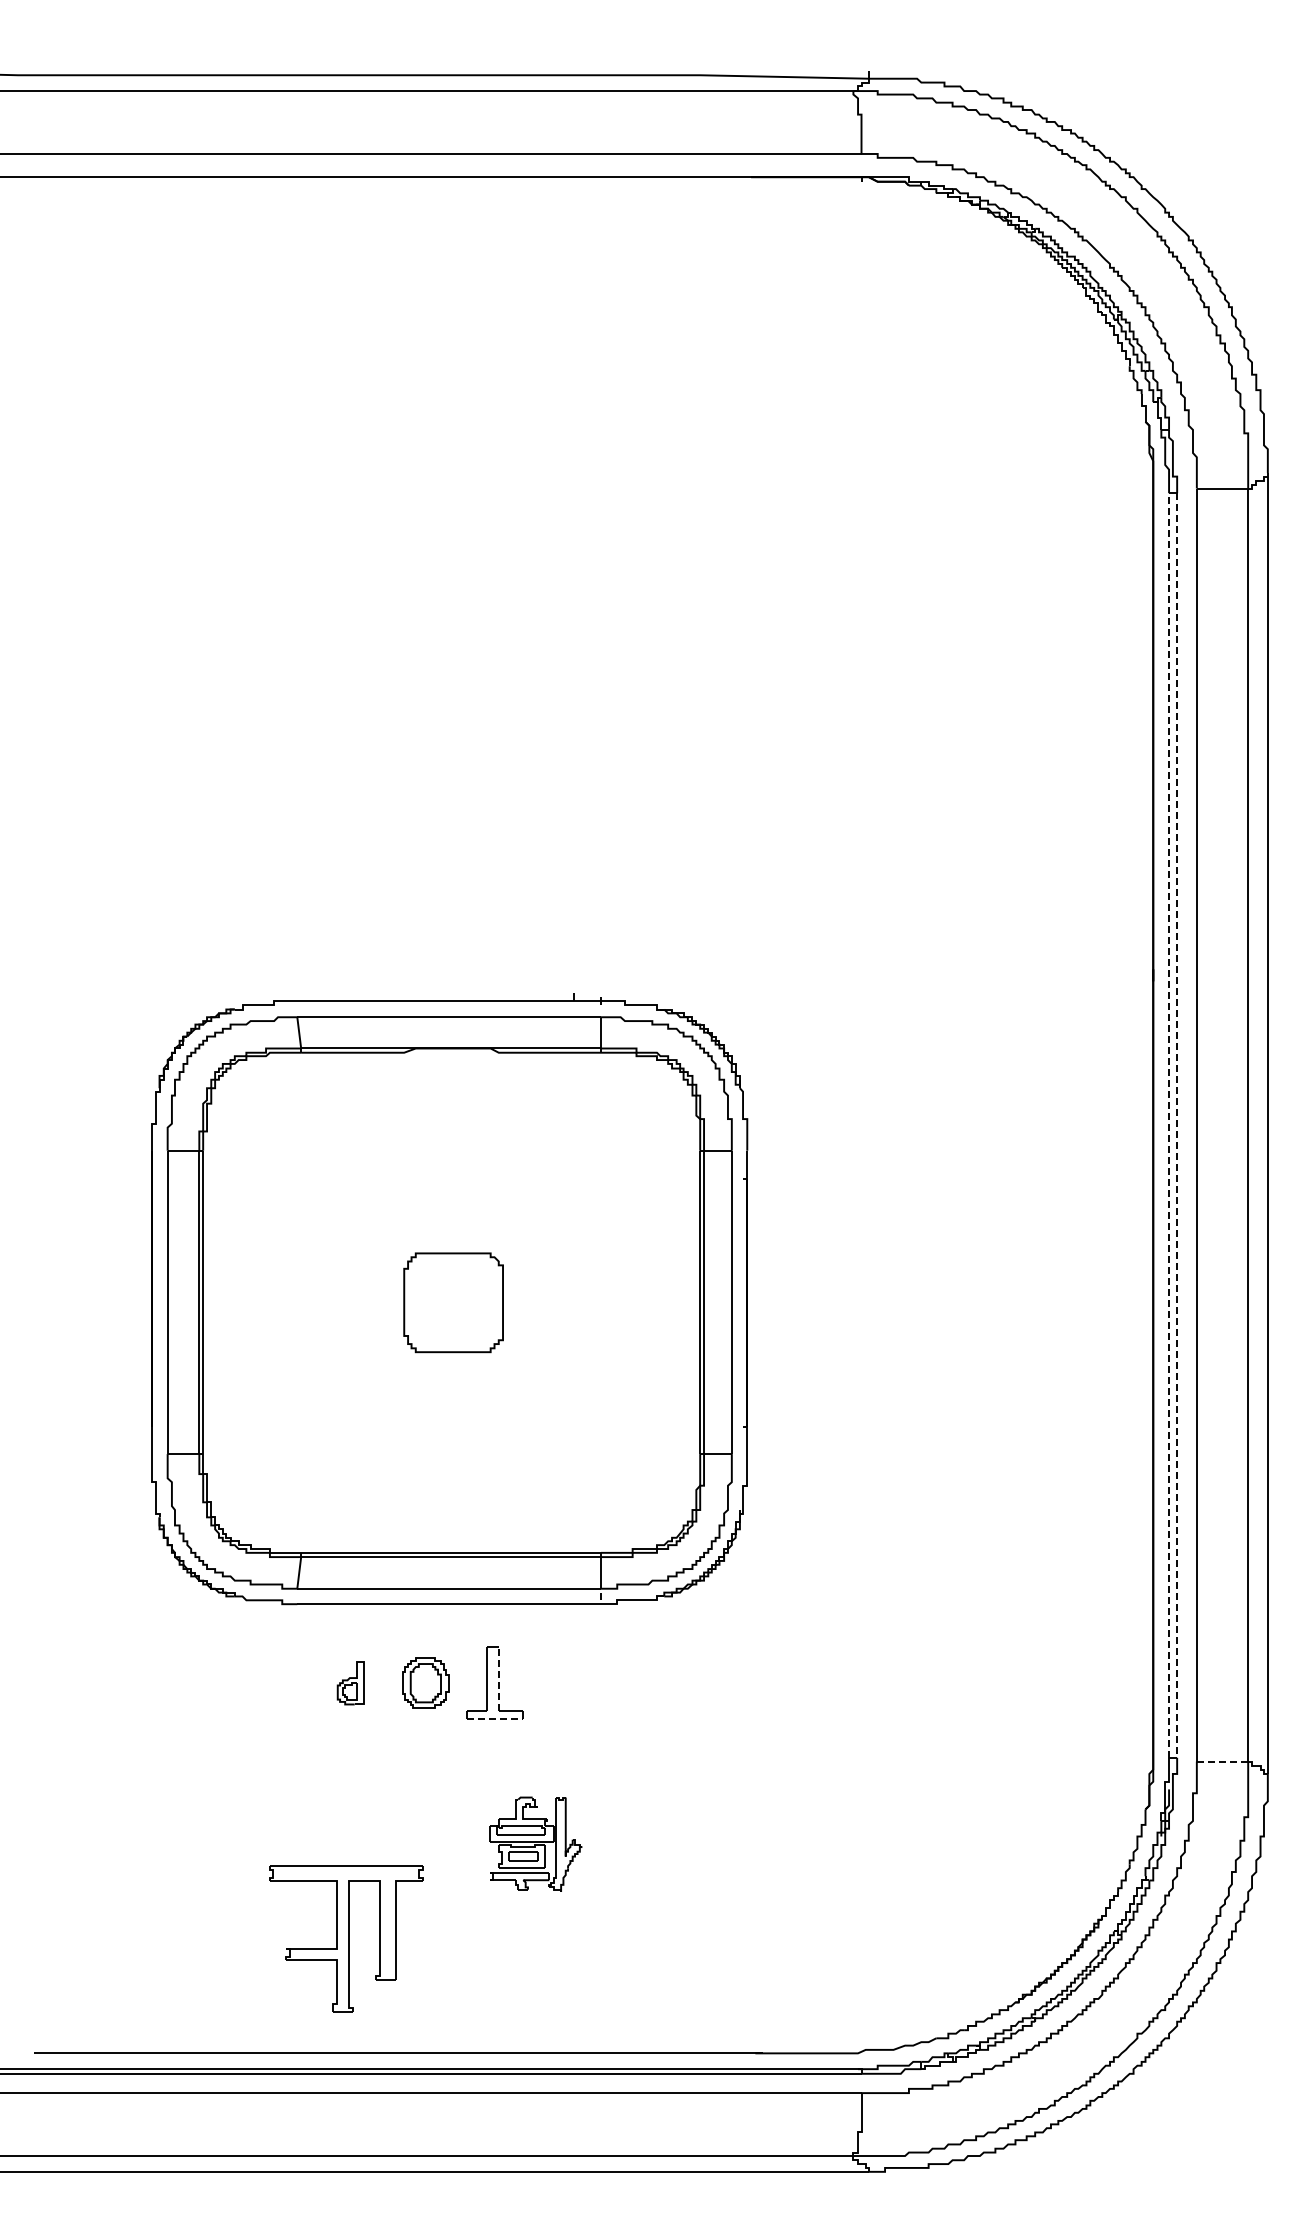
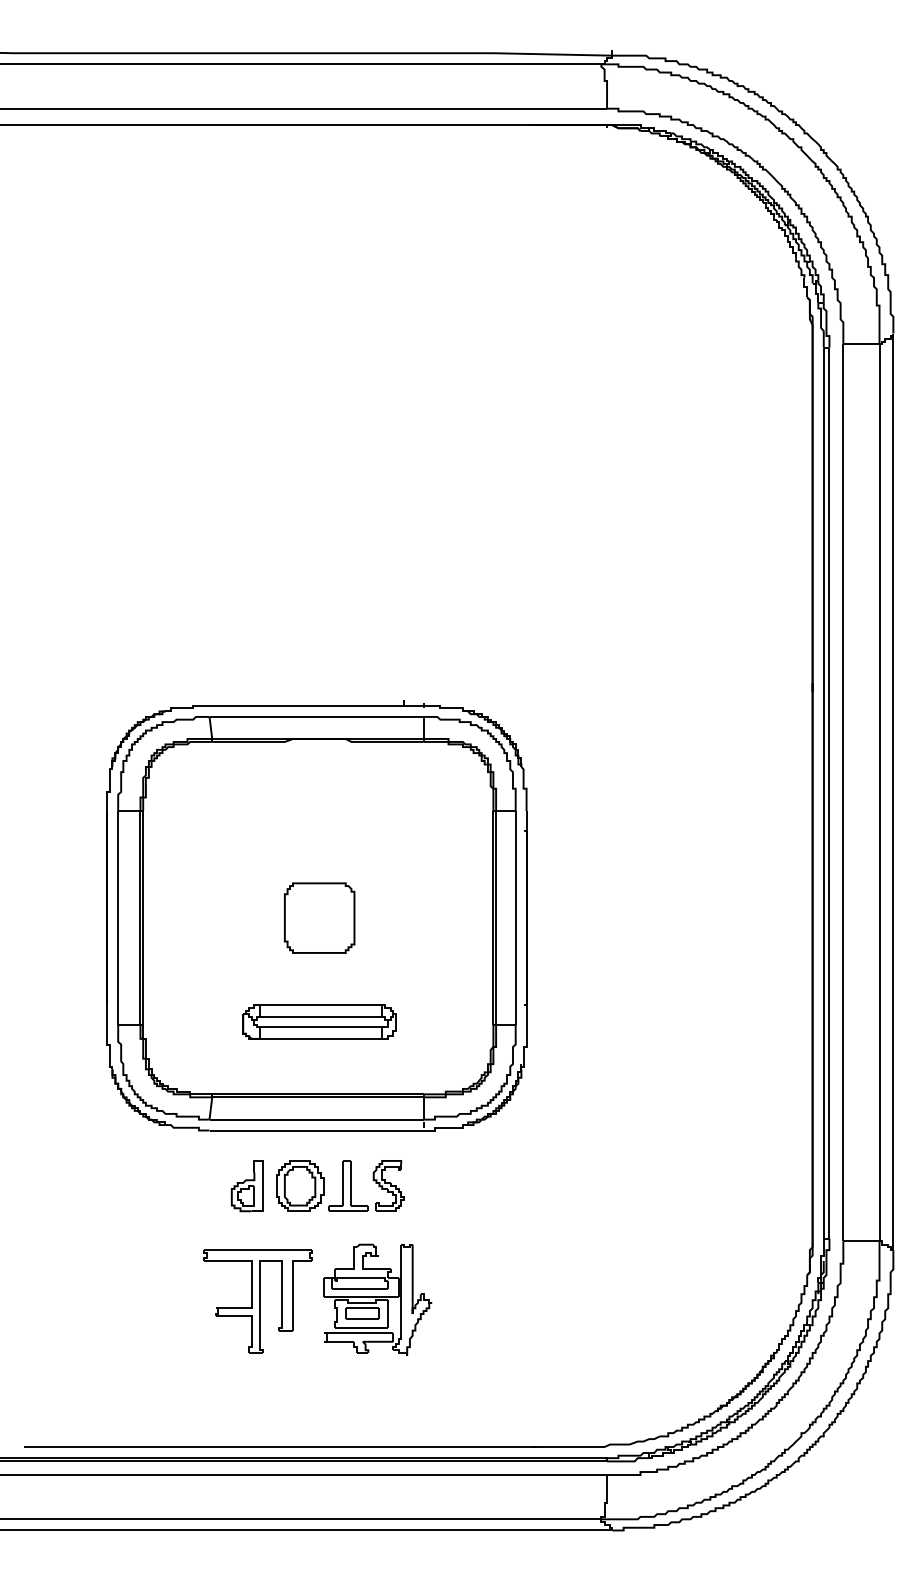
line: (1169, 1124) -> (824, 792), dashed -> solid
line: (1177, 1125) -> (829, 793), dashed -> solid
part: (453, 1450) -> (319, 1022), added
line: (498, 1679) -> (351, 1183), dashed -> solid
part: (350, 1682) -> (247, 1185), size x1.67
part: (425, 1682) -> (299, 1185), size x1.43
part: (551, 1682) -> (388, 1185), added
line: (494, 1718) -> (348, 1211), dashed -> solid
line: (1222, 1761) -> (861, 1241), dashed -> solid
part: (535, 1844) -> (377, 1299), size x1.67
part: (346, 1938) -> (258, 1301), moved

